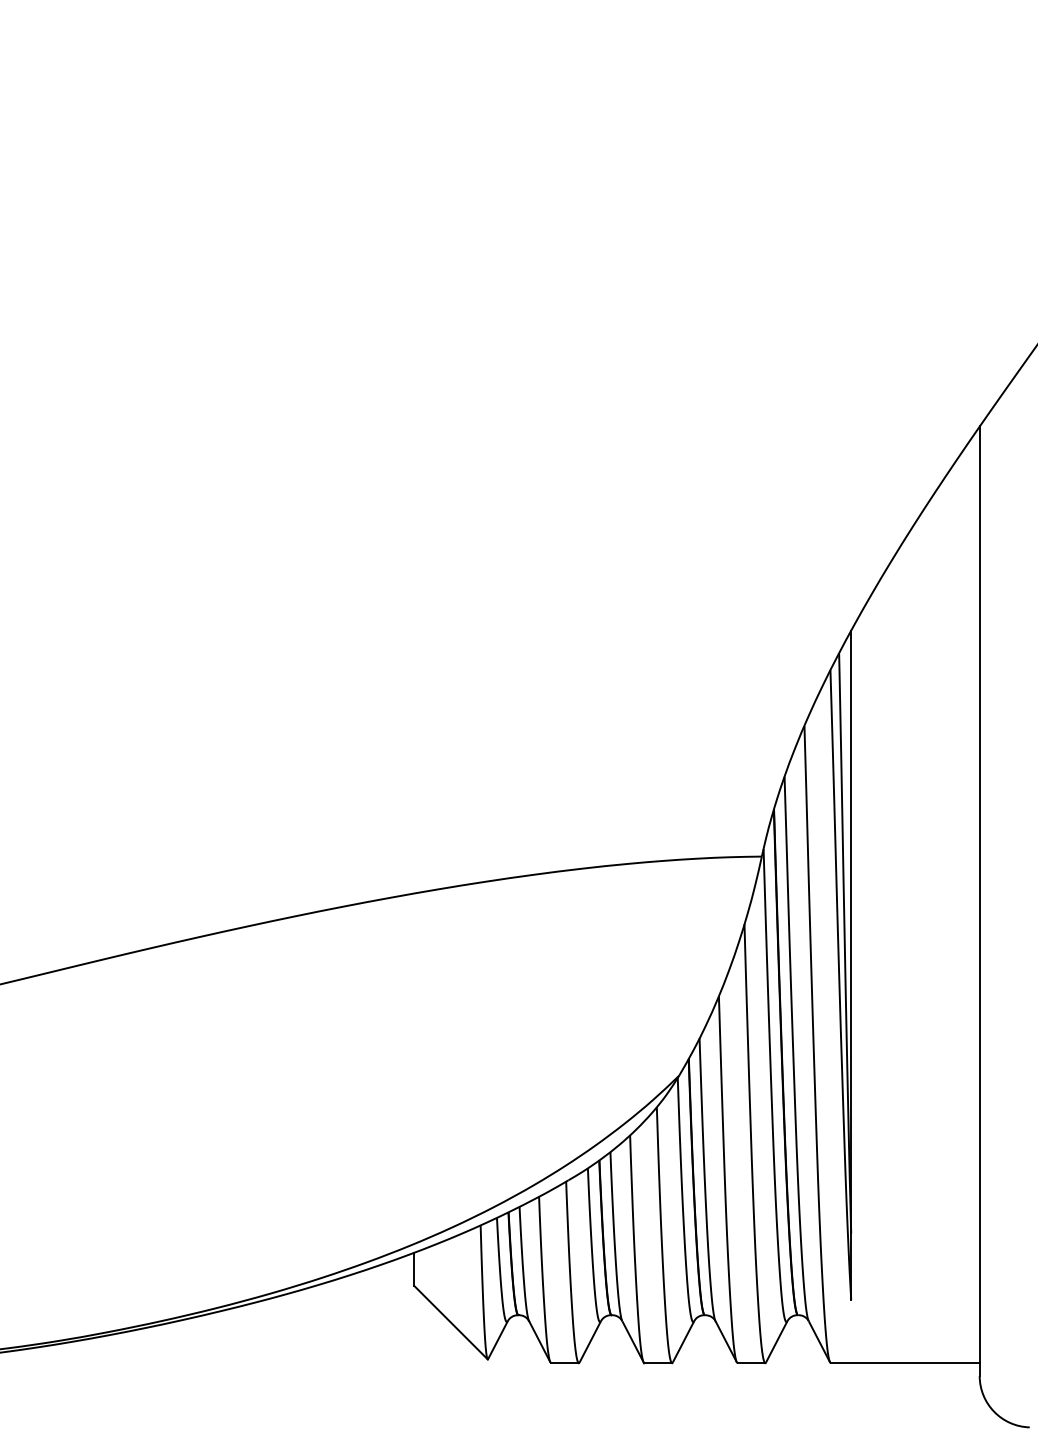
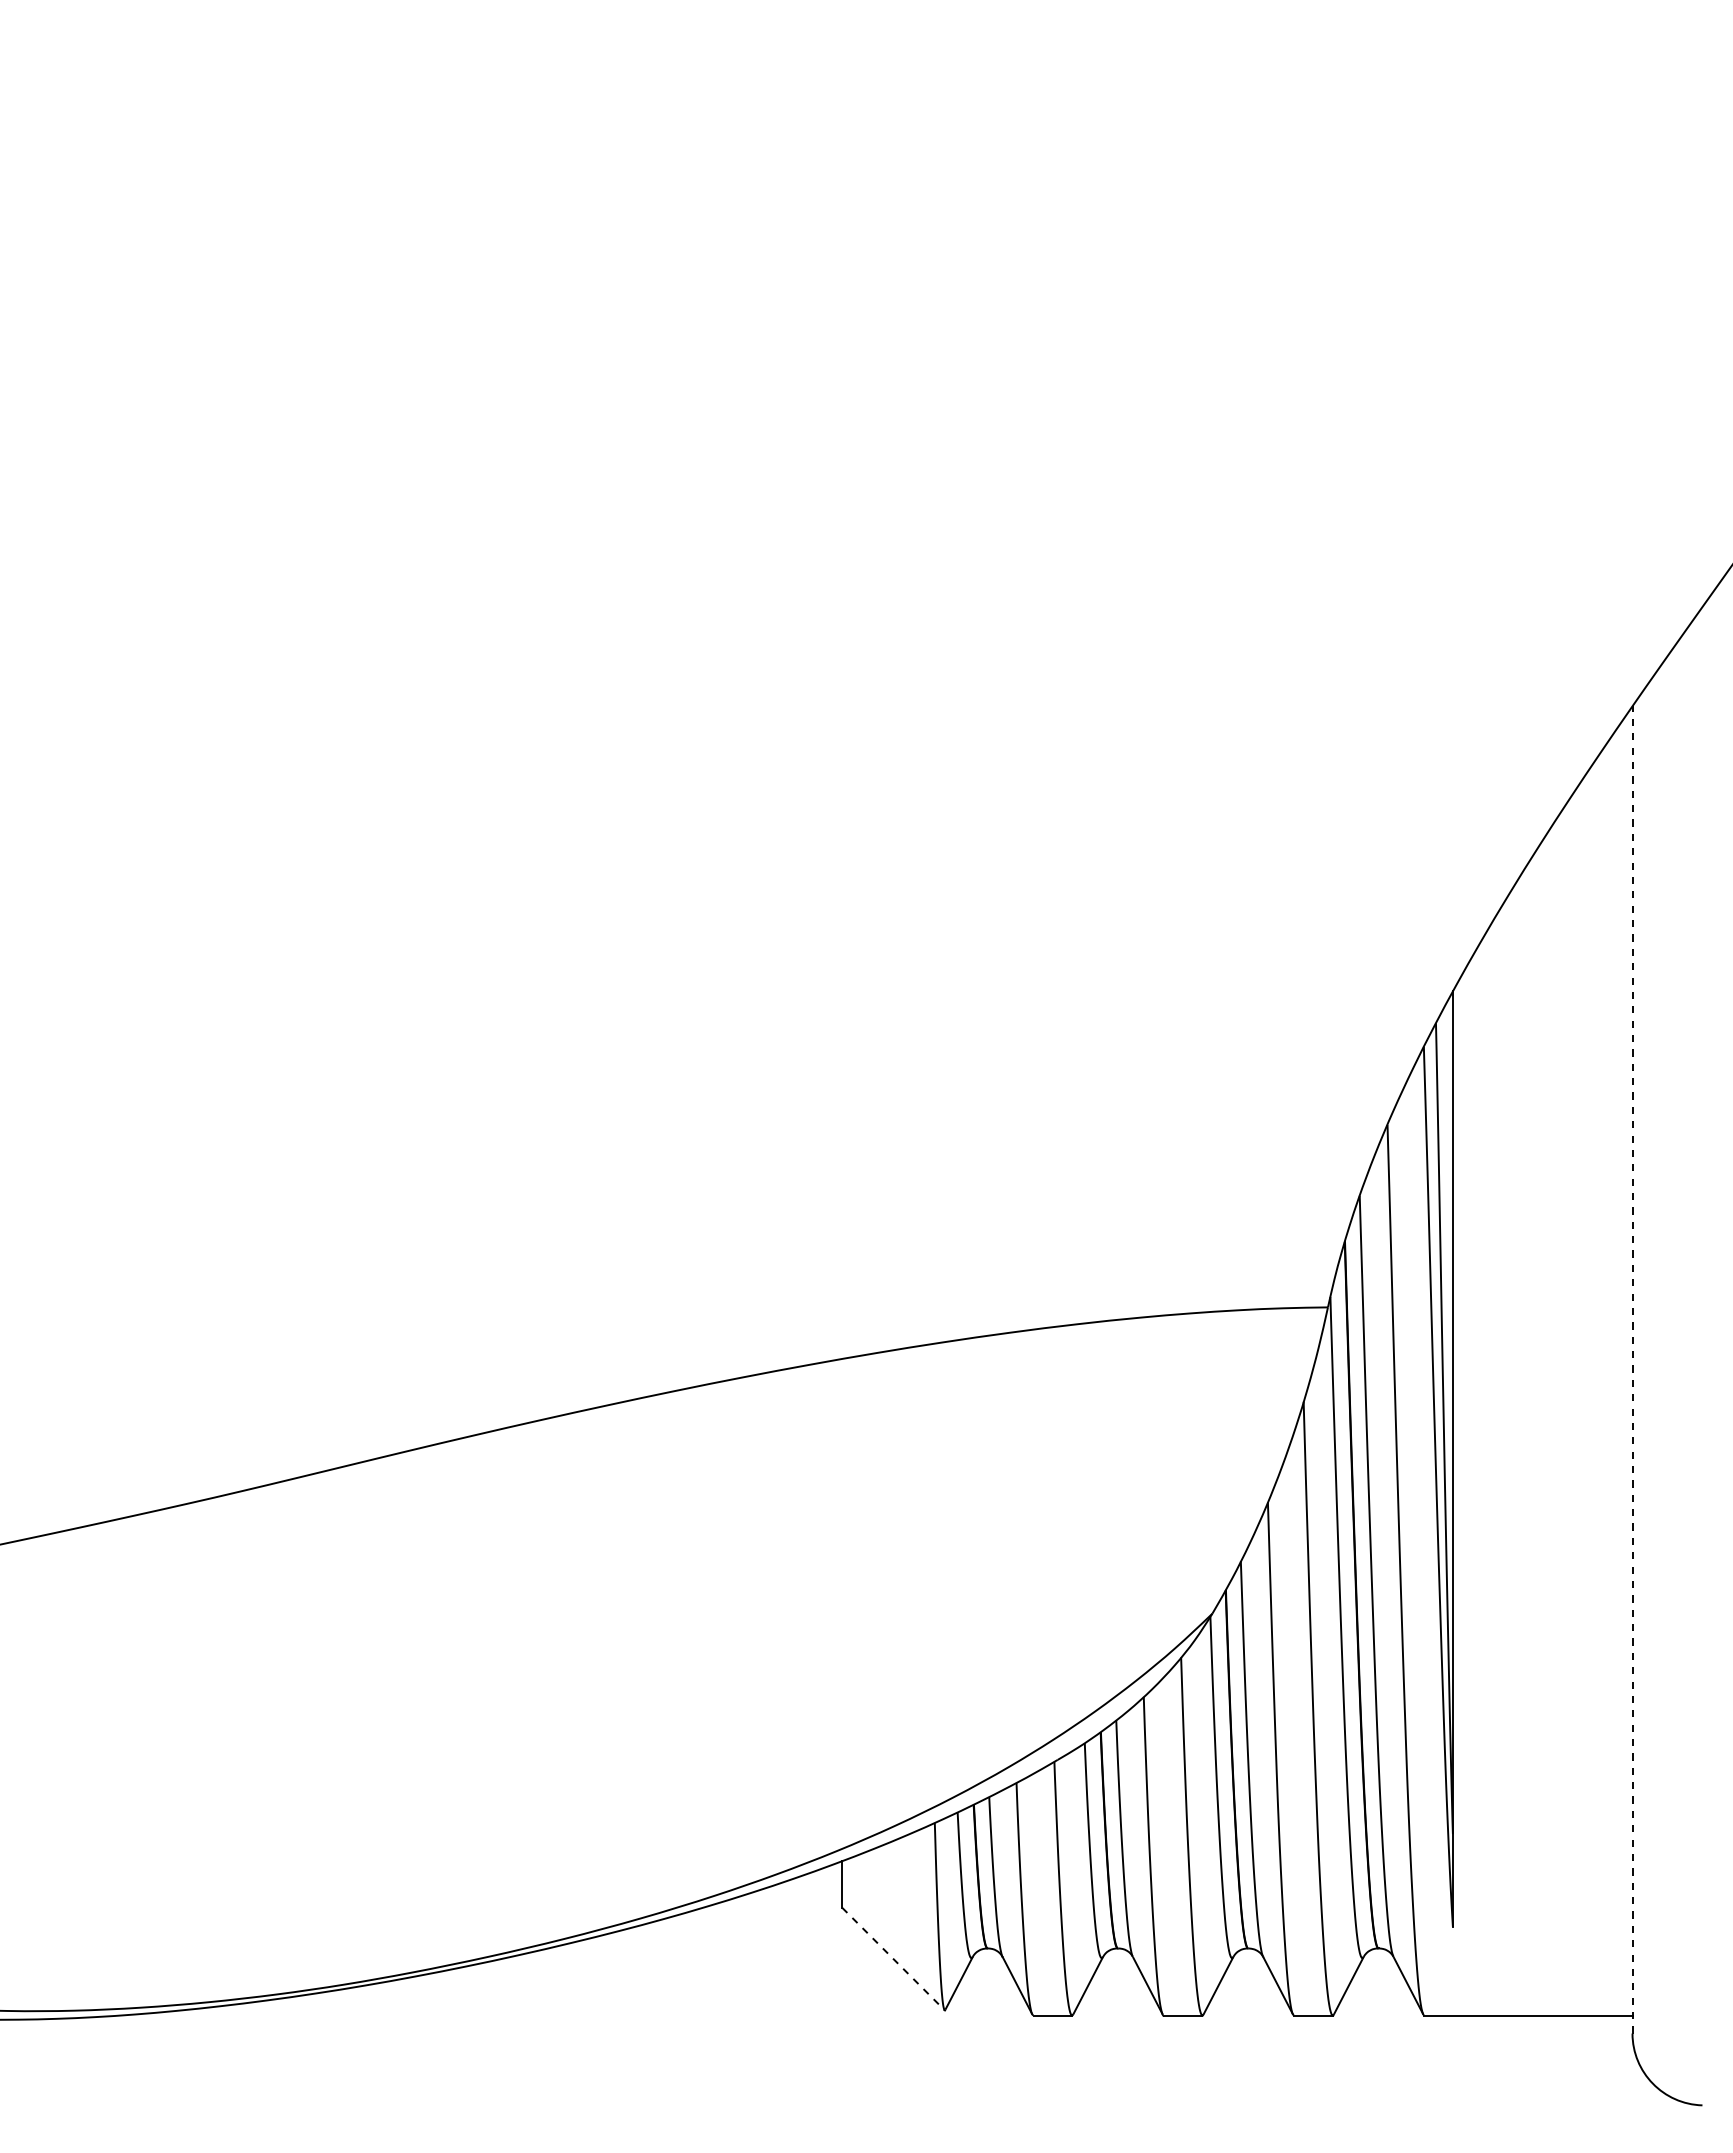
line: (979, 901) -> (1632, 1369), solid -> dashed
line: (451, 1323) -> (893, 1959), solid -> dashed

